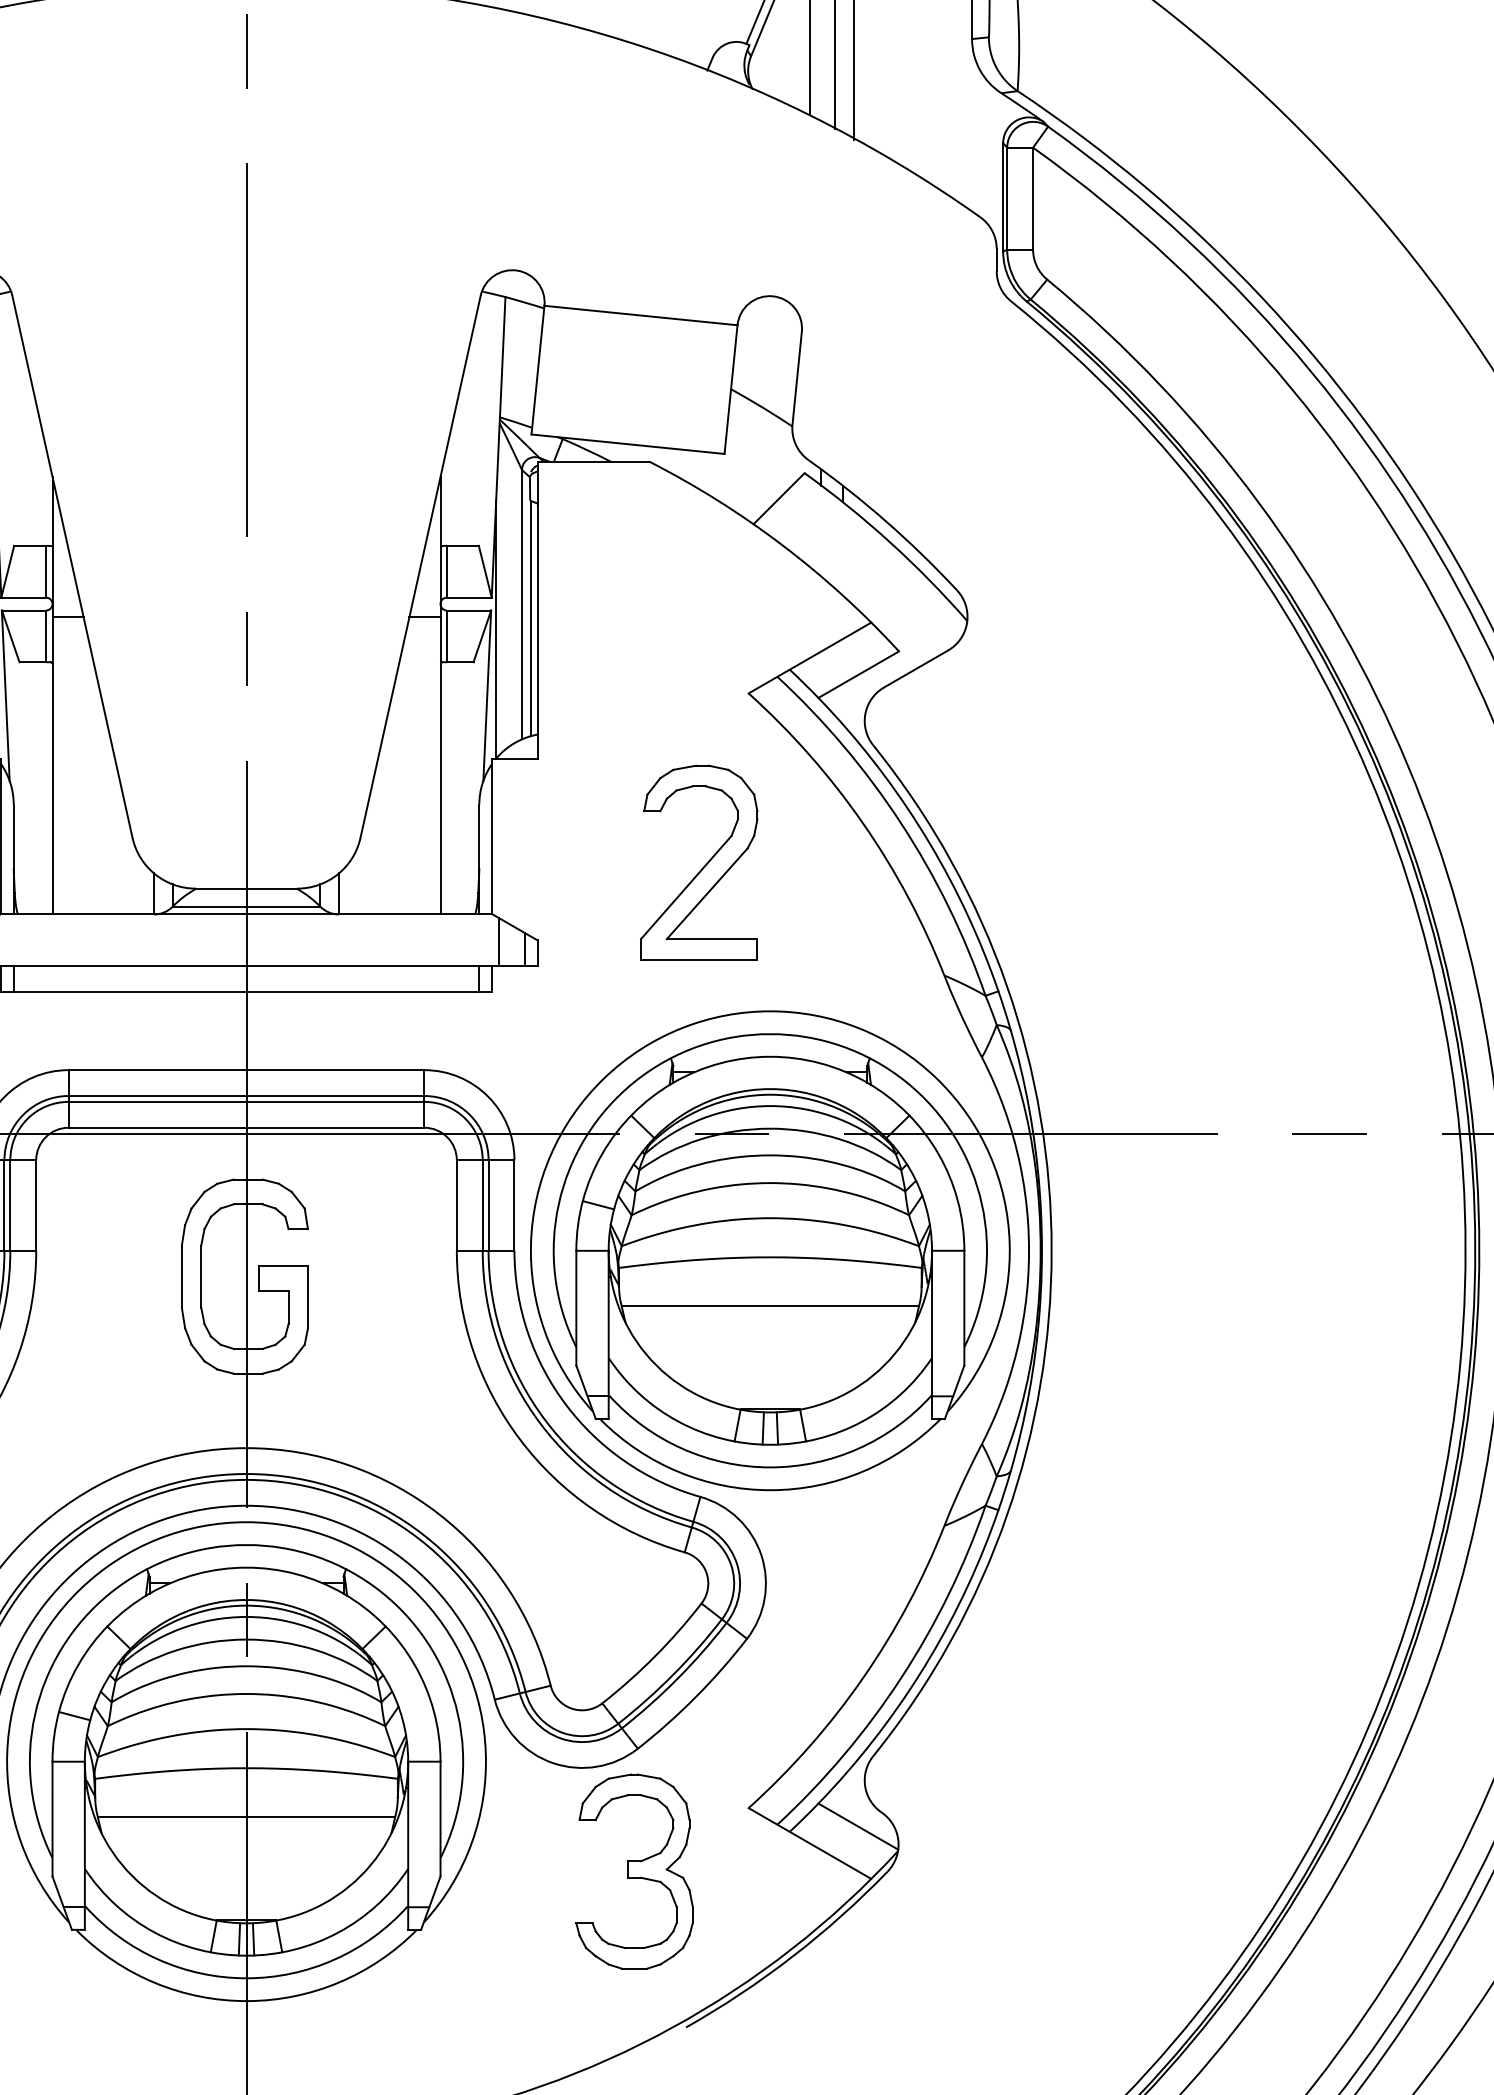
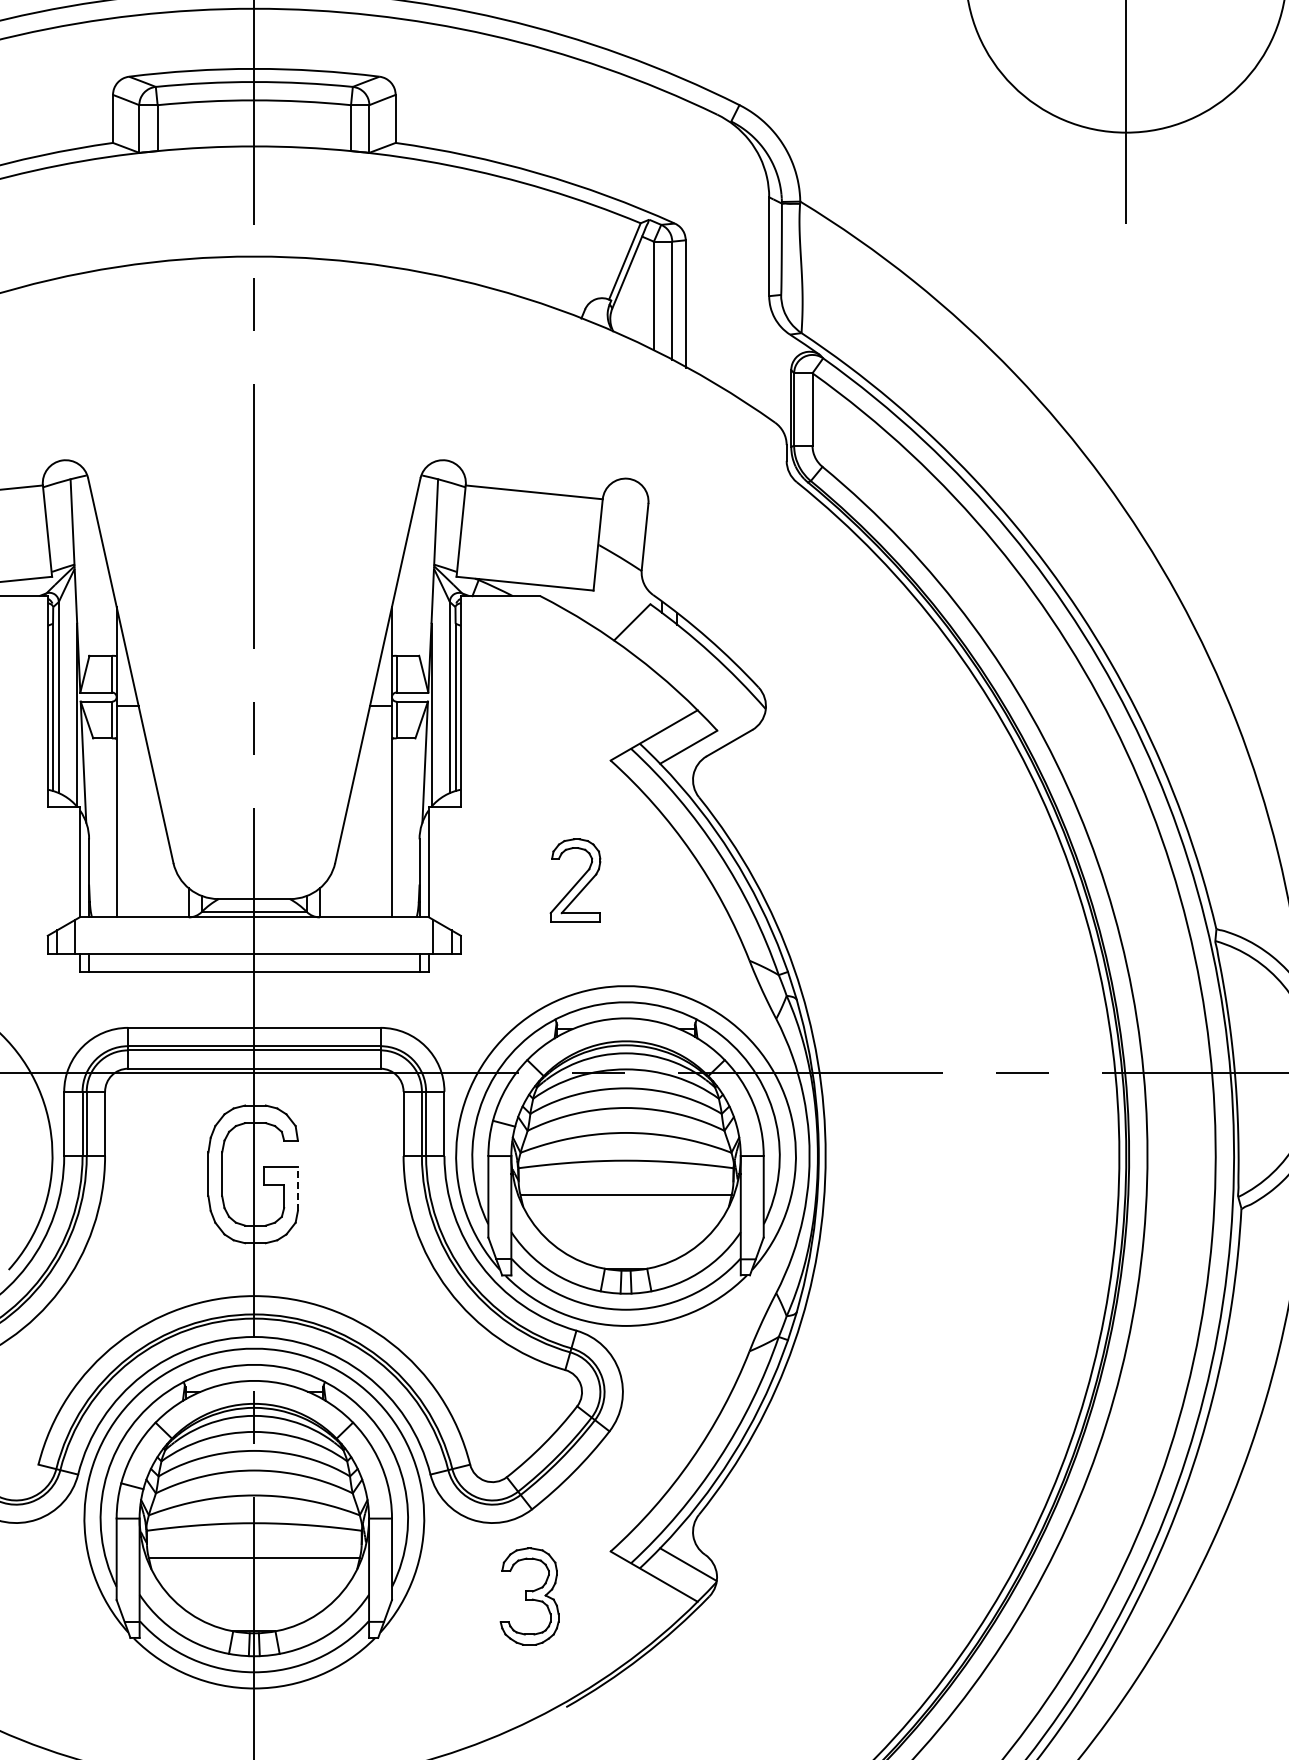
part: (699, 862) -> (575, 880), size x0.6
line: (307, 1297) -> (297, 1189), solid -> dashed
part: (634, 1871) -> (529, 1596), size x0.7

